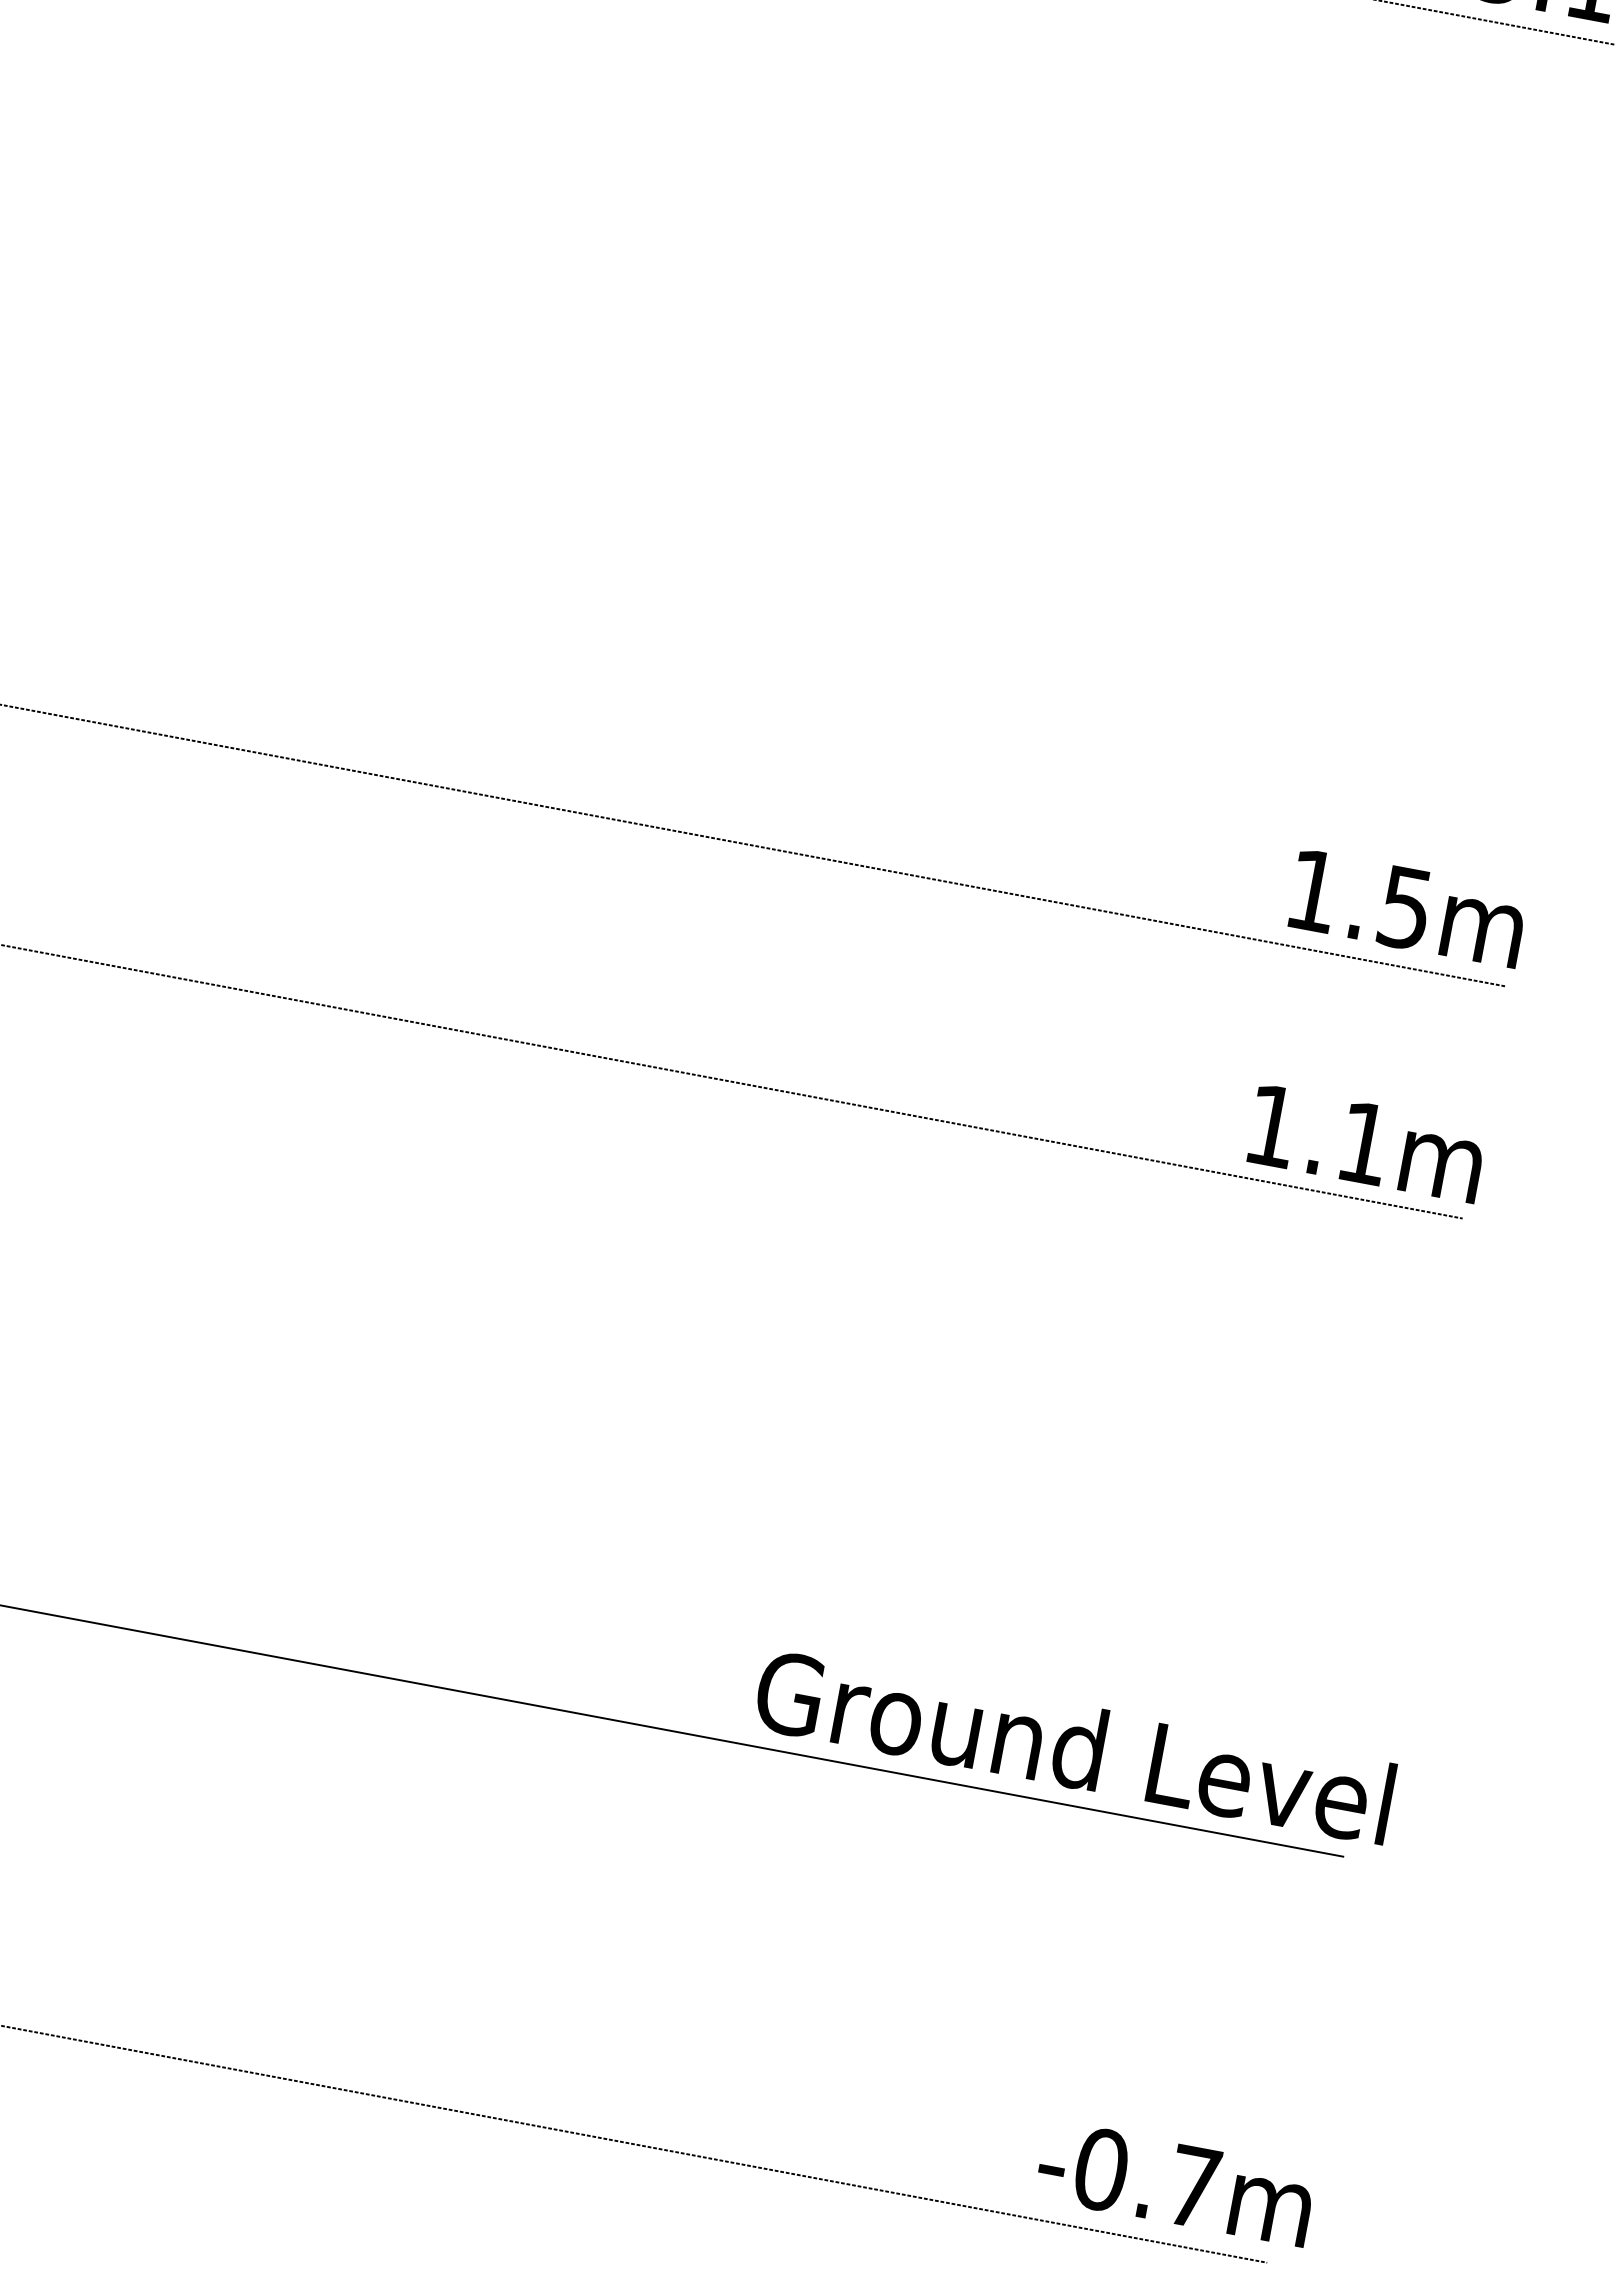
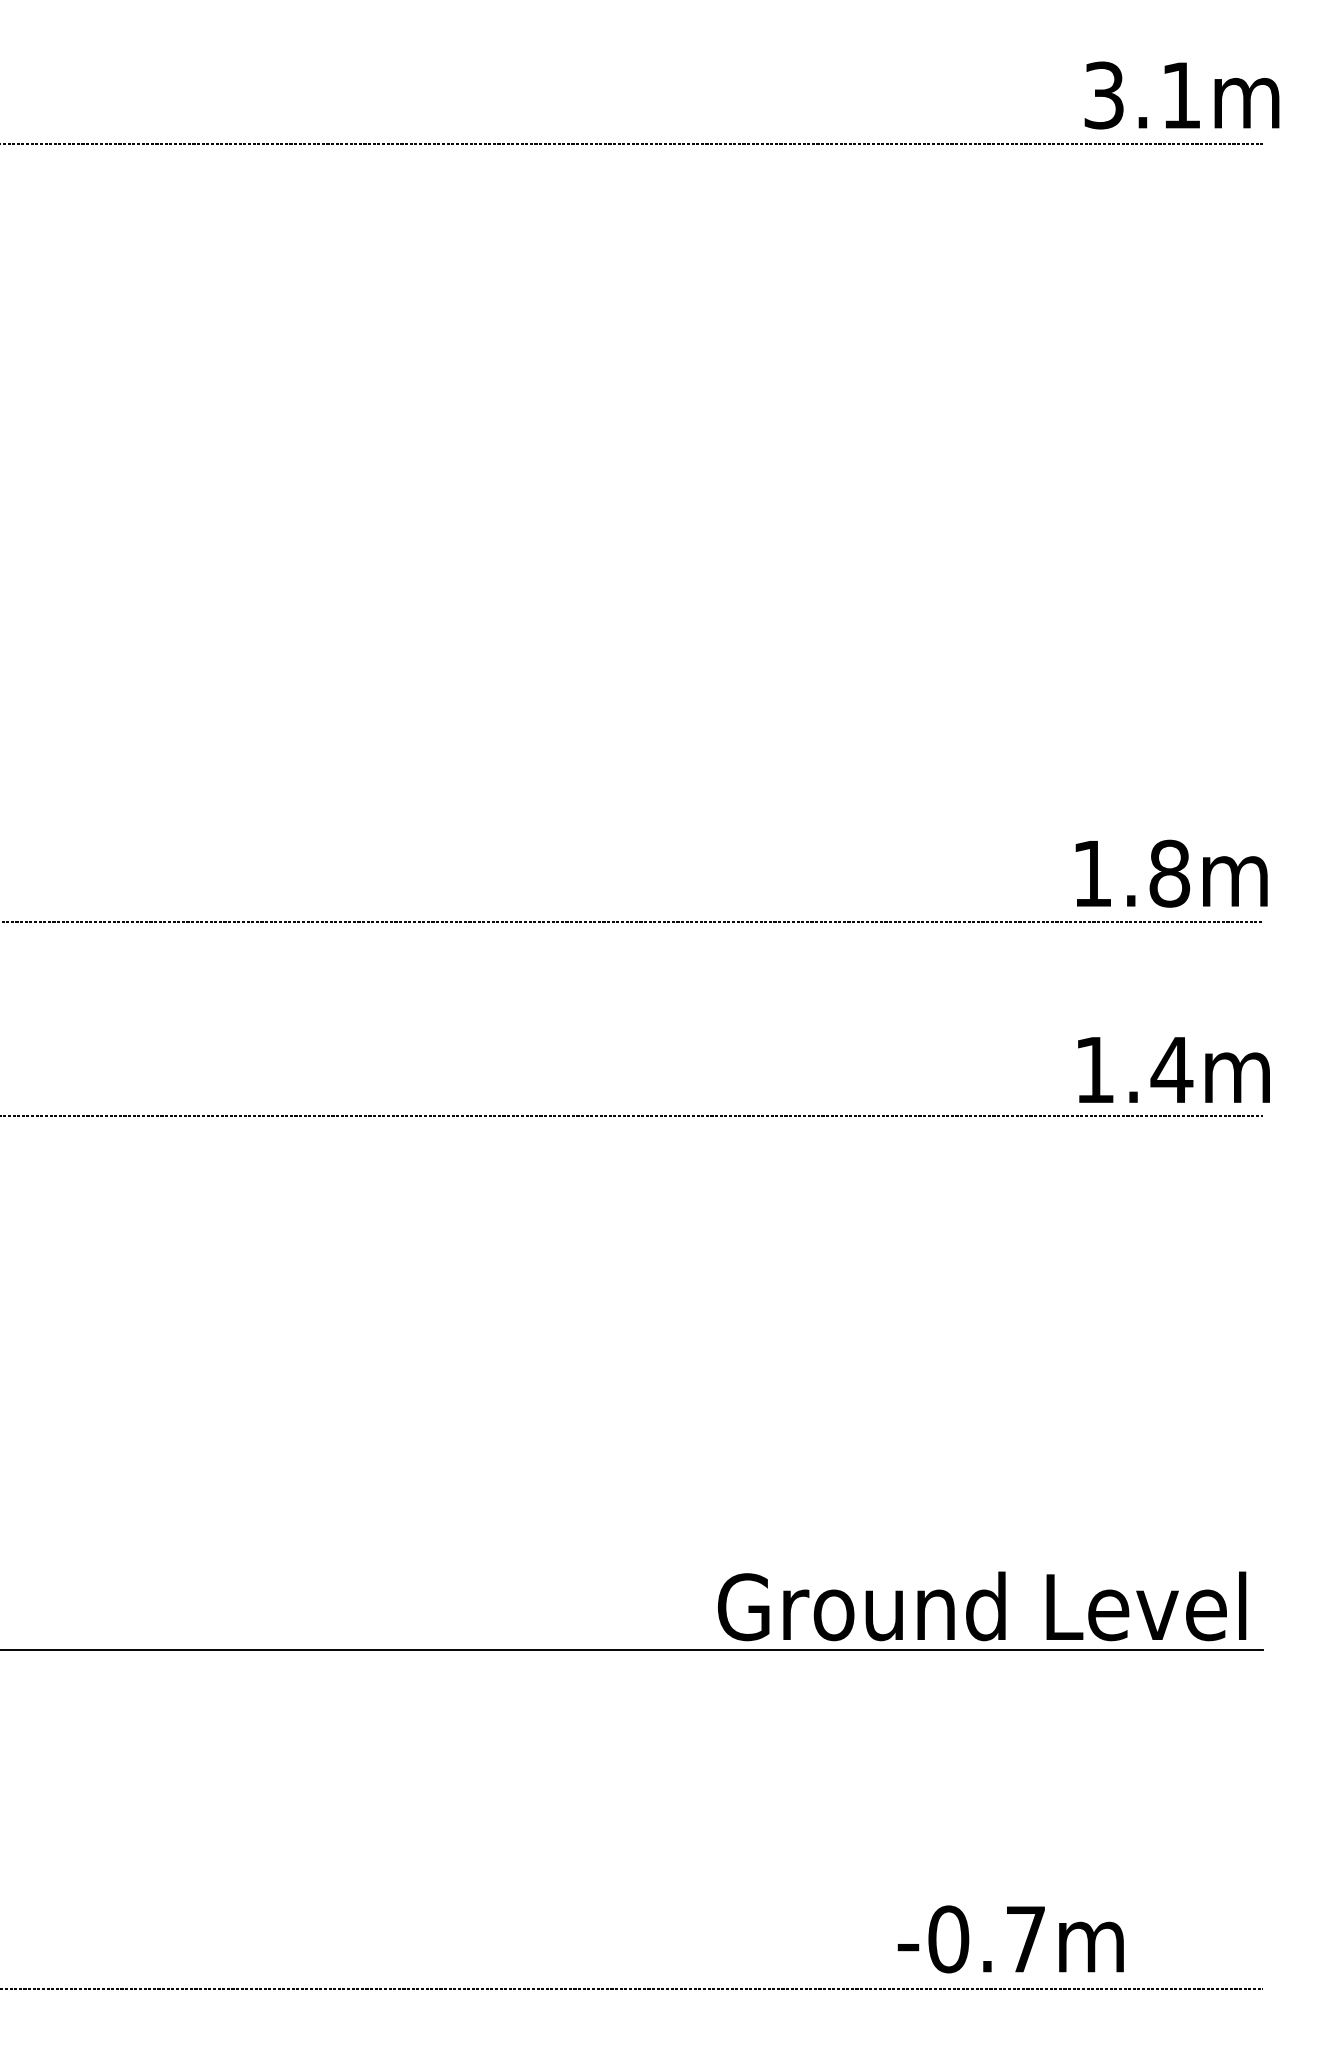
text: (1405, 907) -> (1169, 873), 1.5m -> 1.8m
text: (1363, 1142) -> (1171, 1069), 1.1m -> 1.4m
text: (1075, 1746) -> (982, 1606), moved
text: (1175, 2183) -> (1010, 1939), moved

